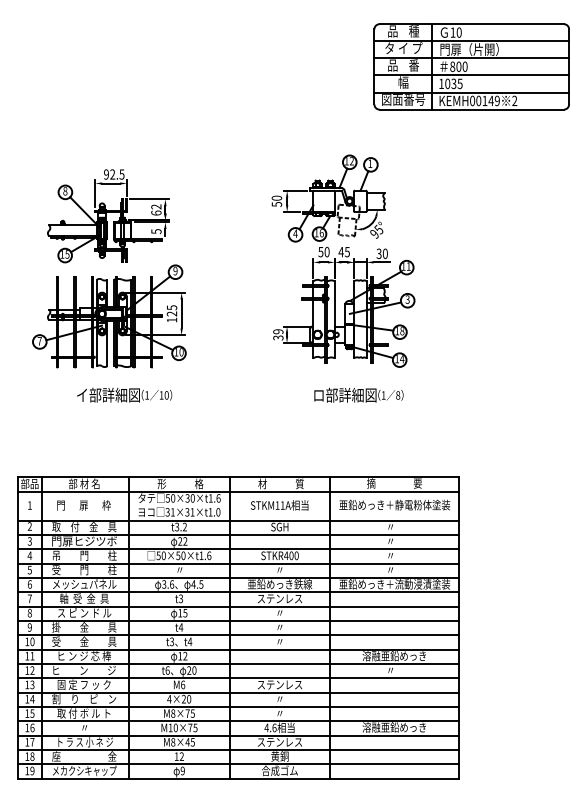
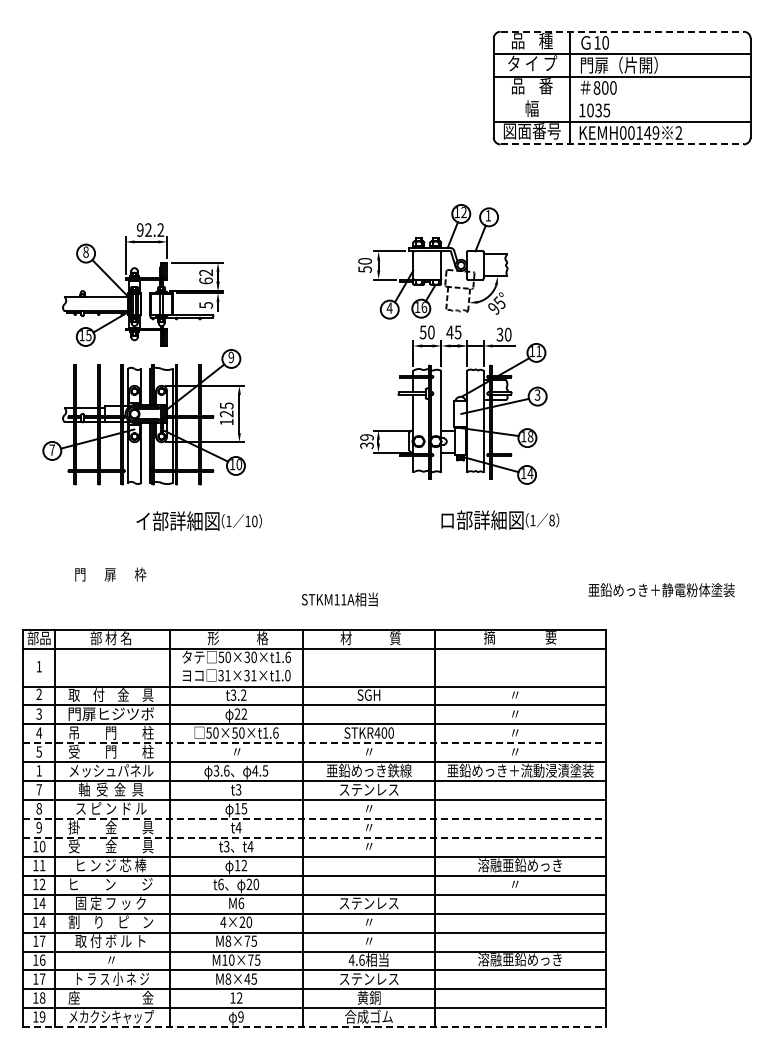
line: (472, 24) -> (622, 31), solid -> dashed
line: (471, 75) -> (621, 99), removed
line: (472, 109) -> (622, 144), solid -> dashed
text: (121, 174) -> (160, 229), 92.5 -> 92.2
text: (124, 394) -> (198, 520), moved
text: (359, 395) -> (500, 520), moved
text: (83, 505) -> (110, 574), moved
text: (279, 505) -> (339, 599), moved
text: (394, 505) -> (661, 590), moved
line: (239, 563) -> (315, 743), solid -> dashed
text: (30, 584) -> (39, 770), 6 -> 1
line: (239, 621) -> (315, 819), solid -> dashed
line: (239, 634) -> (315, 837), solid -> dashed
text: (32, 684) -> (42, 903), 13 -> 14
text: (32, 713) -> (42, 940), 15 -> 17
line: (239, 778) -> (315, 1027), solid -> dashed

